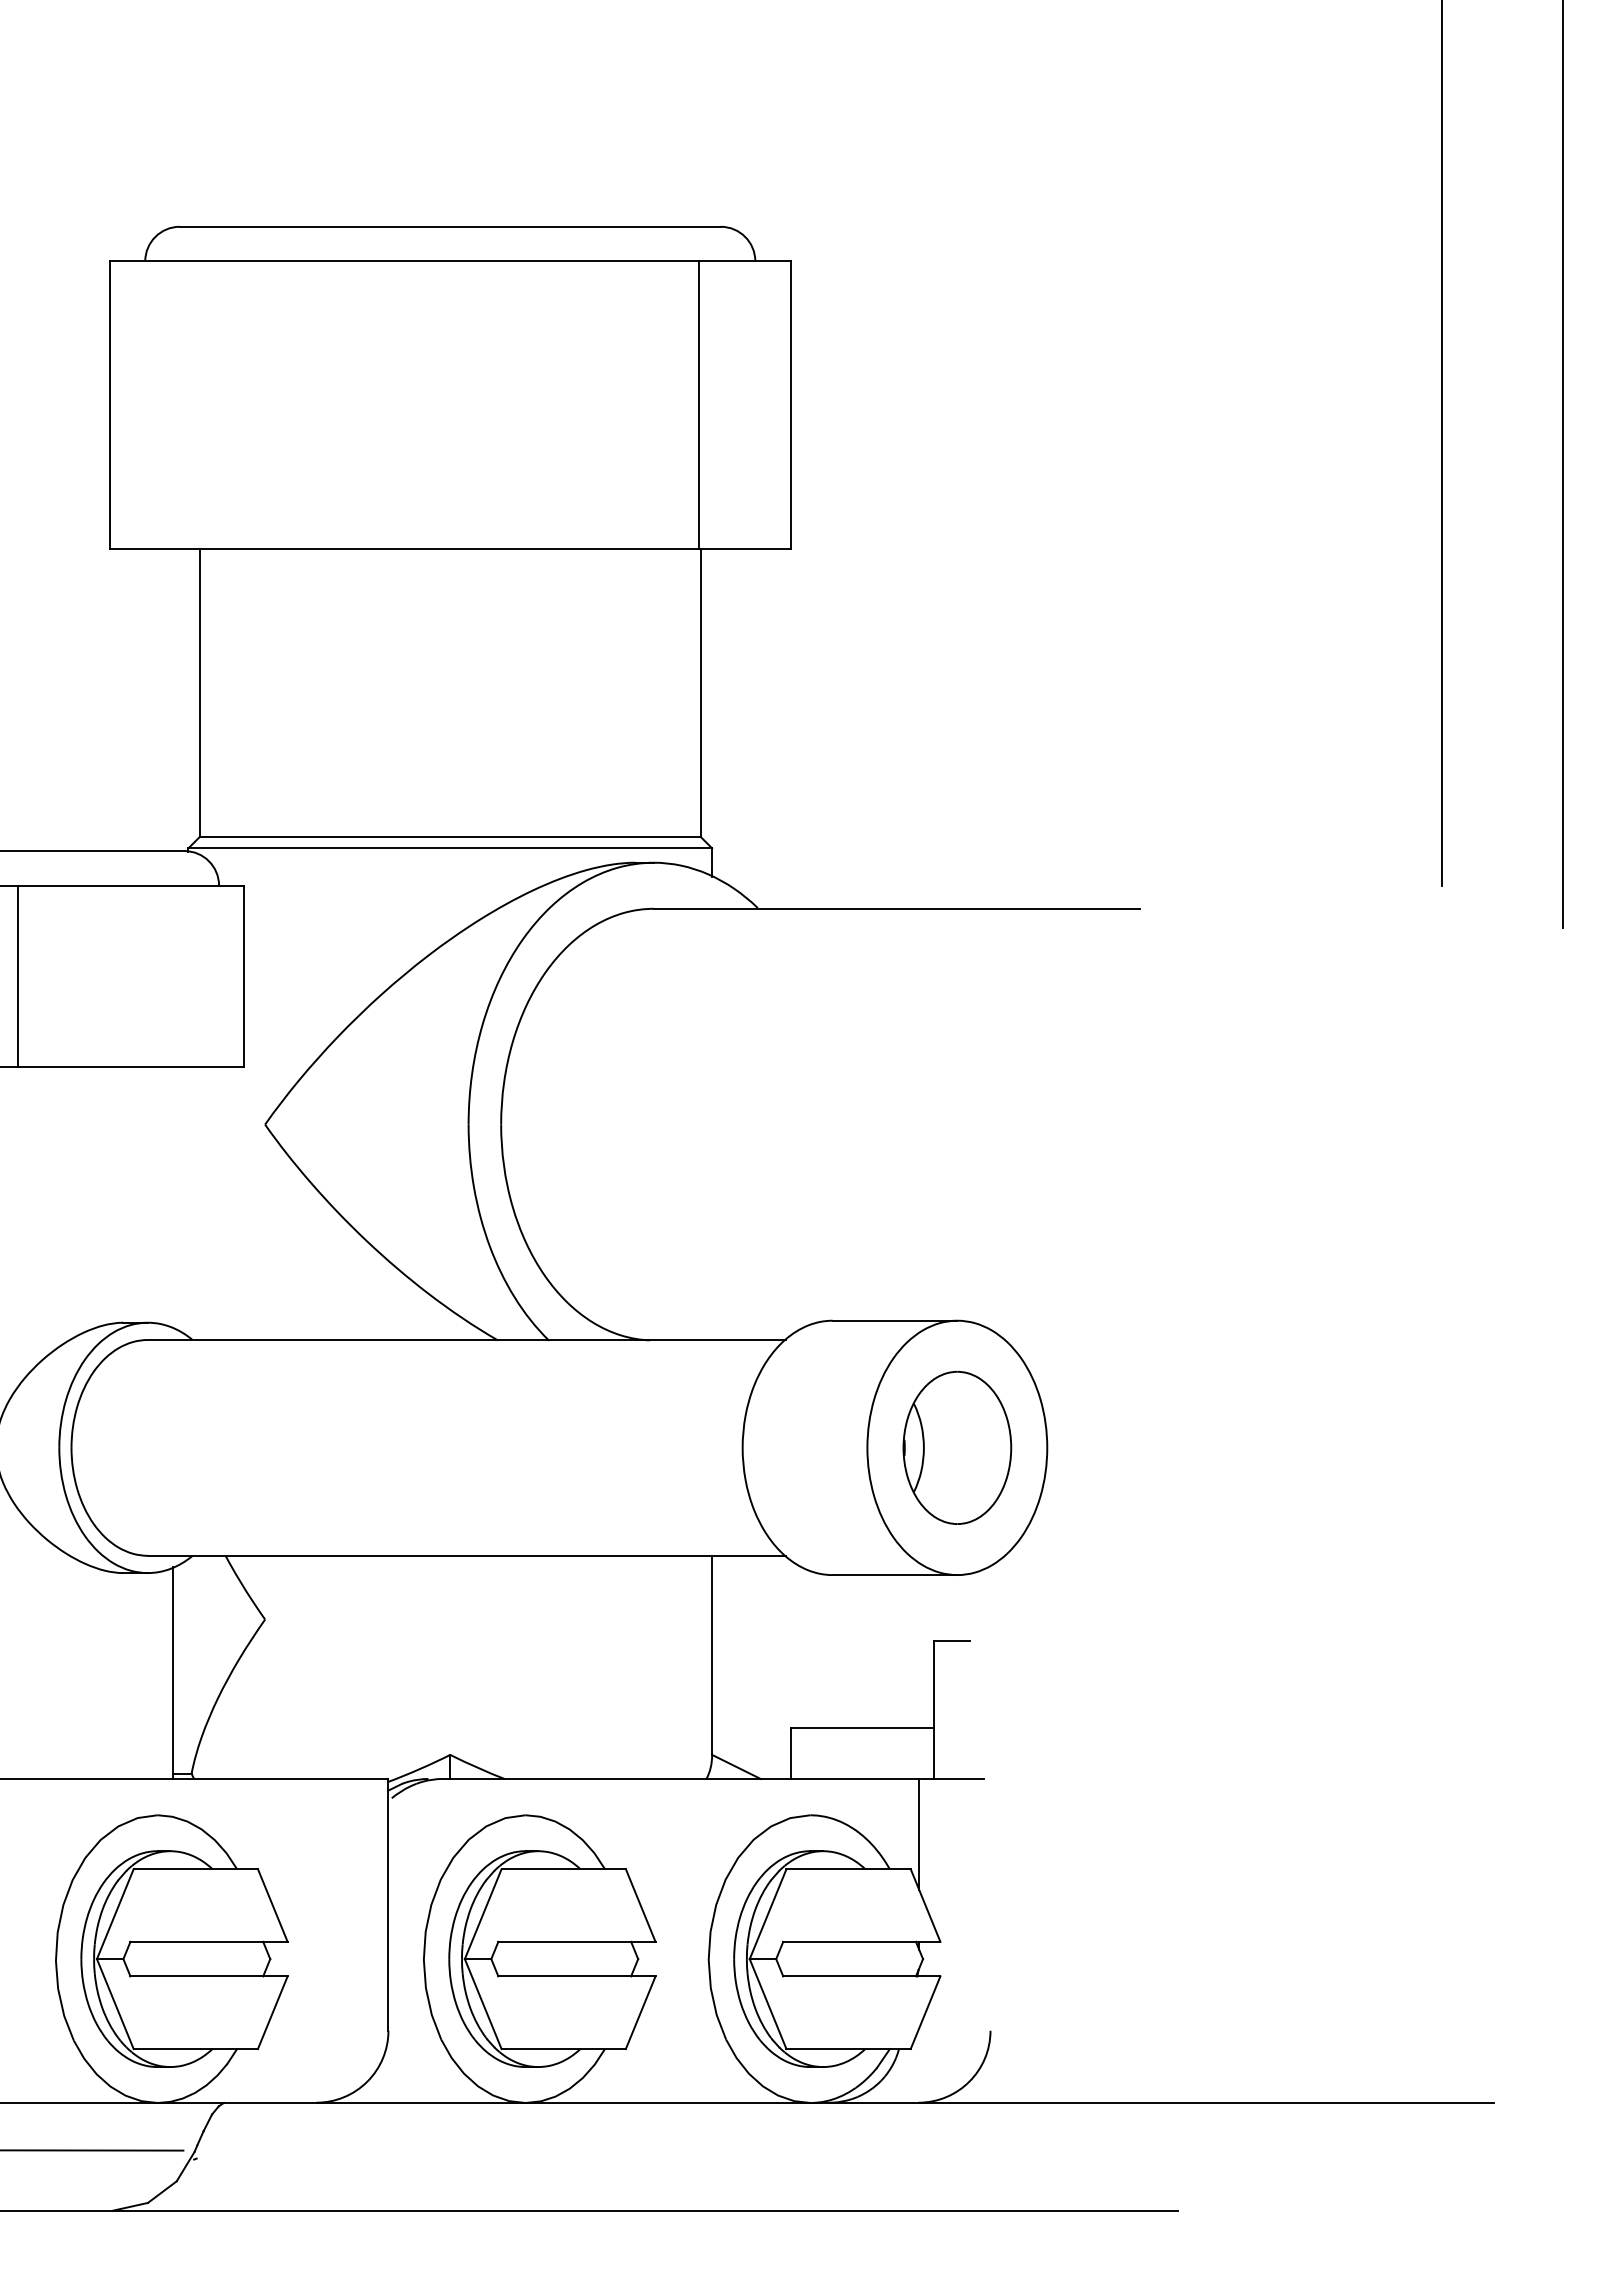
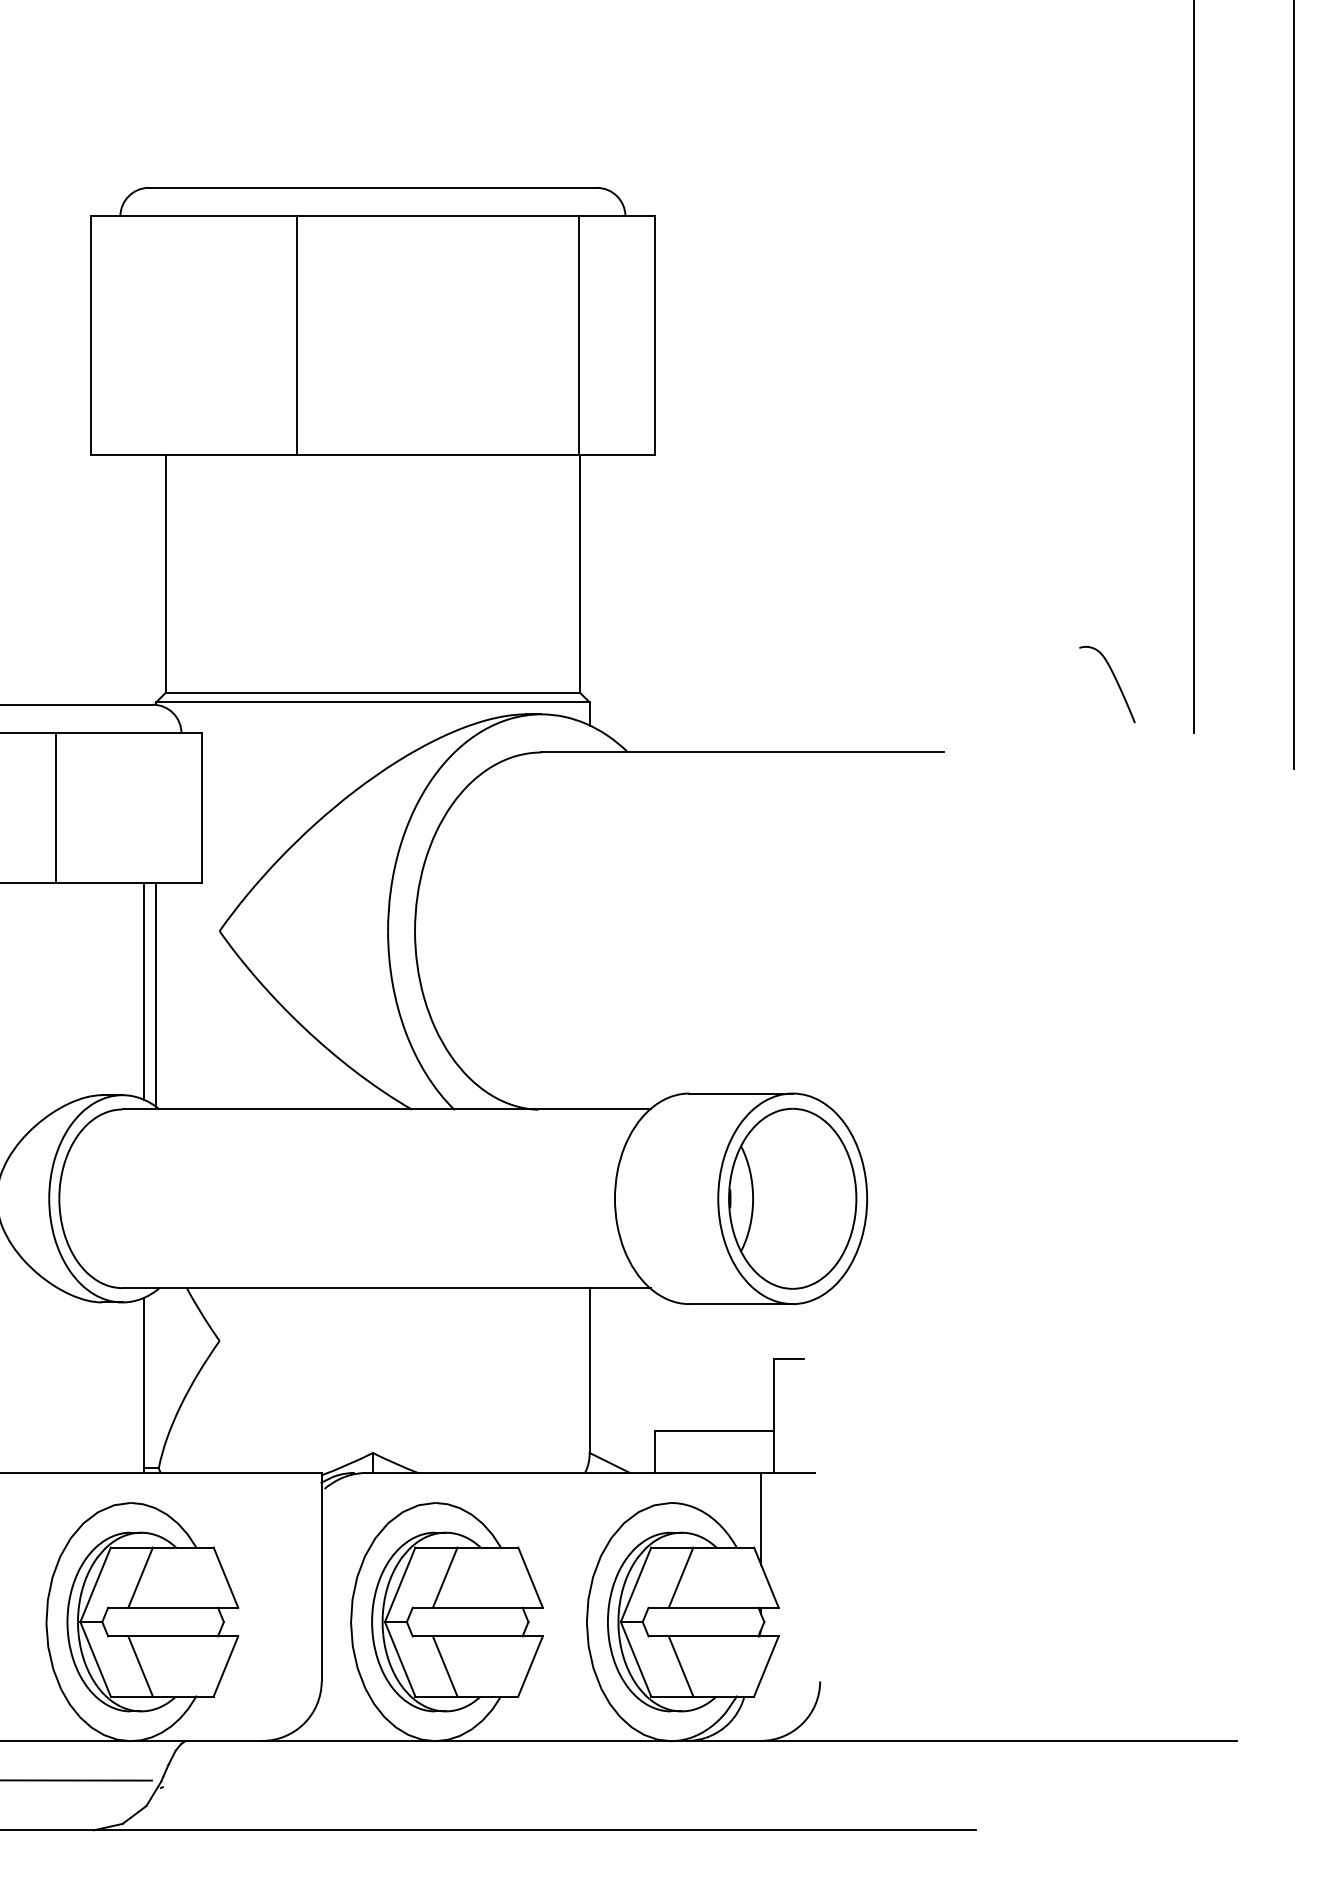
line: (359, 405) -> (297, 335), added
curve: (1347, 822) -> (1115, 681), added
line: (17, 975) -> (56, 807), moved
line: (173, 1197) -> (143, 991), added
line: (188, 1201) -> (156, 994), added
part: (957, 1447) -> (792, 1198), size x1.43
line: (169, 1905) -> (140, 1577), added
line: (537, 1905) -> (445, 1577), added
line: (822, 1905) -> (681, 1577), added
line: (169, 2012) -> (140, 1666), added
line: (537, 2012) -> (445, 1666), added
line: (822, 2012) -> (681, 1666), added

